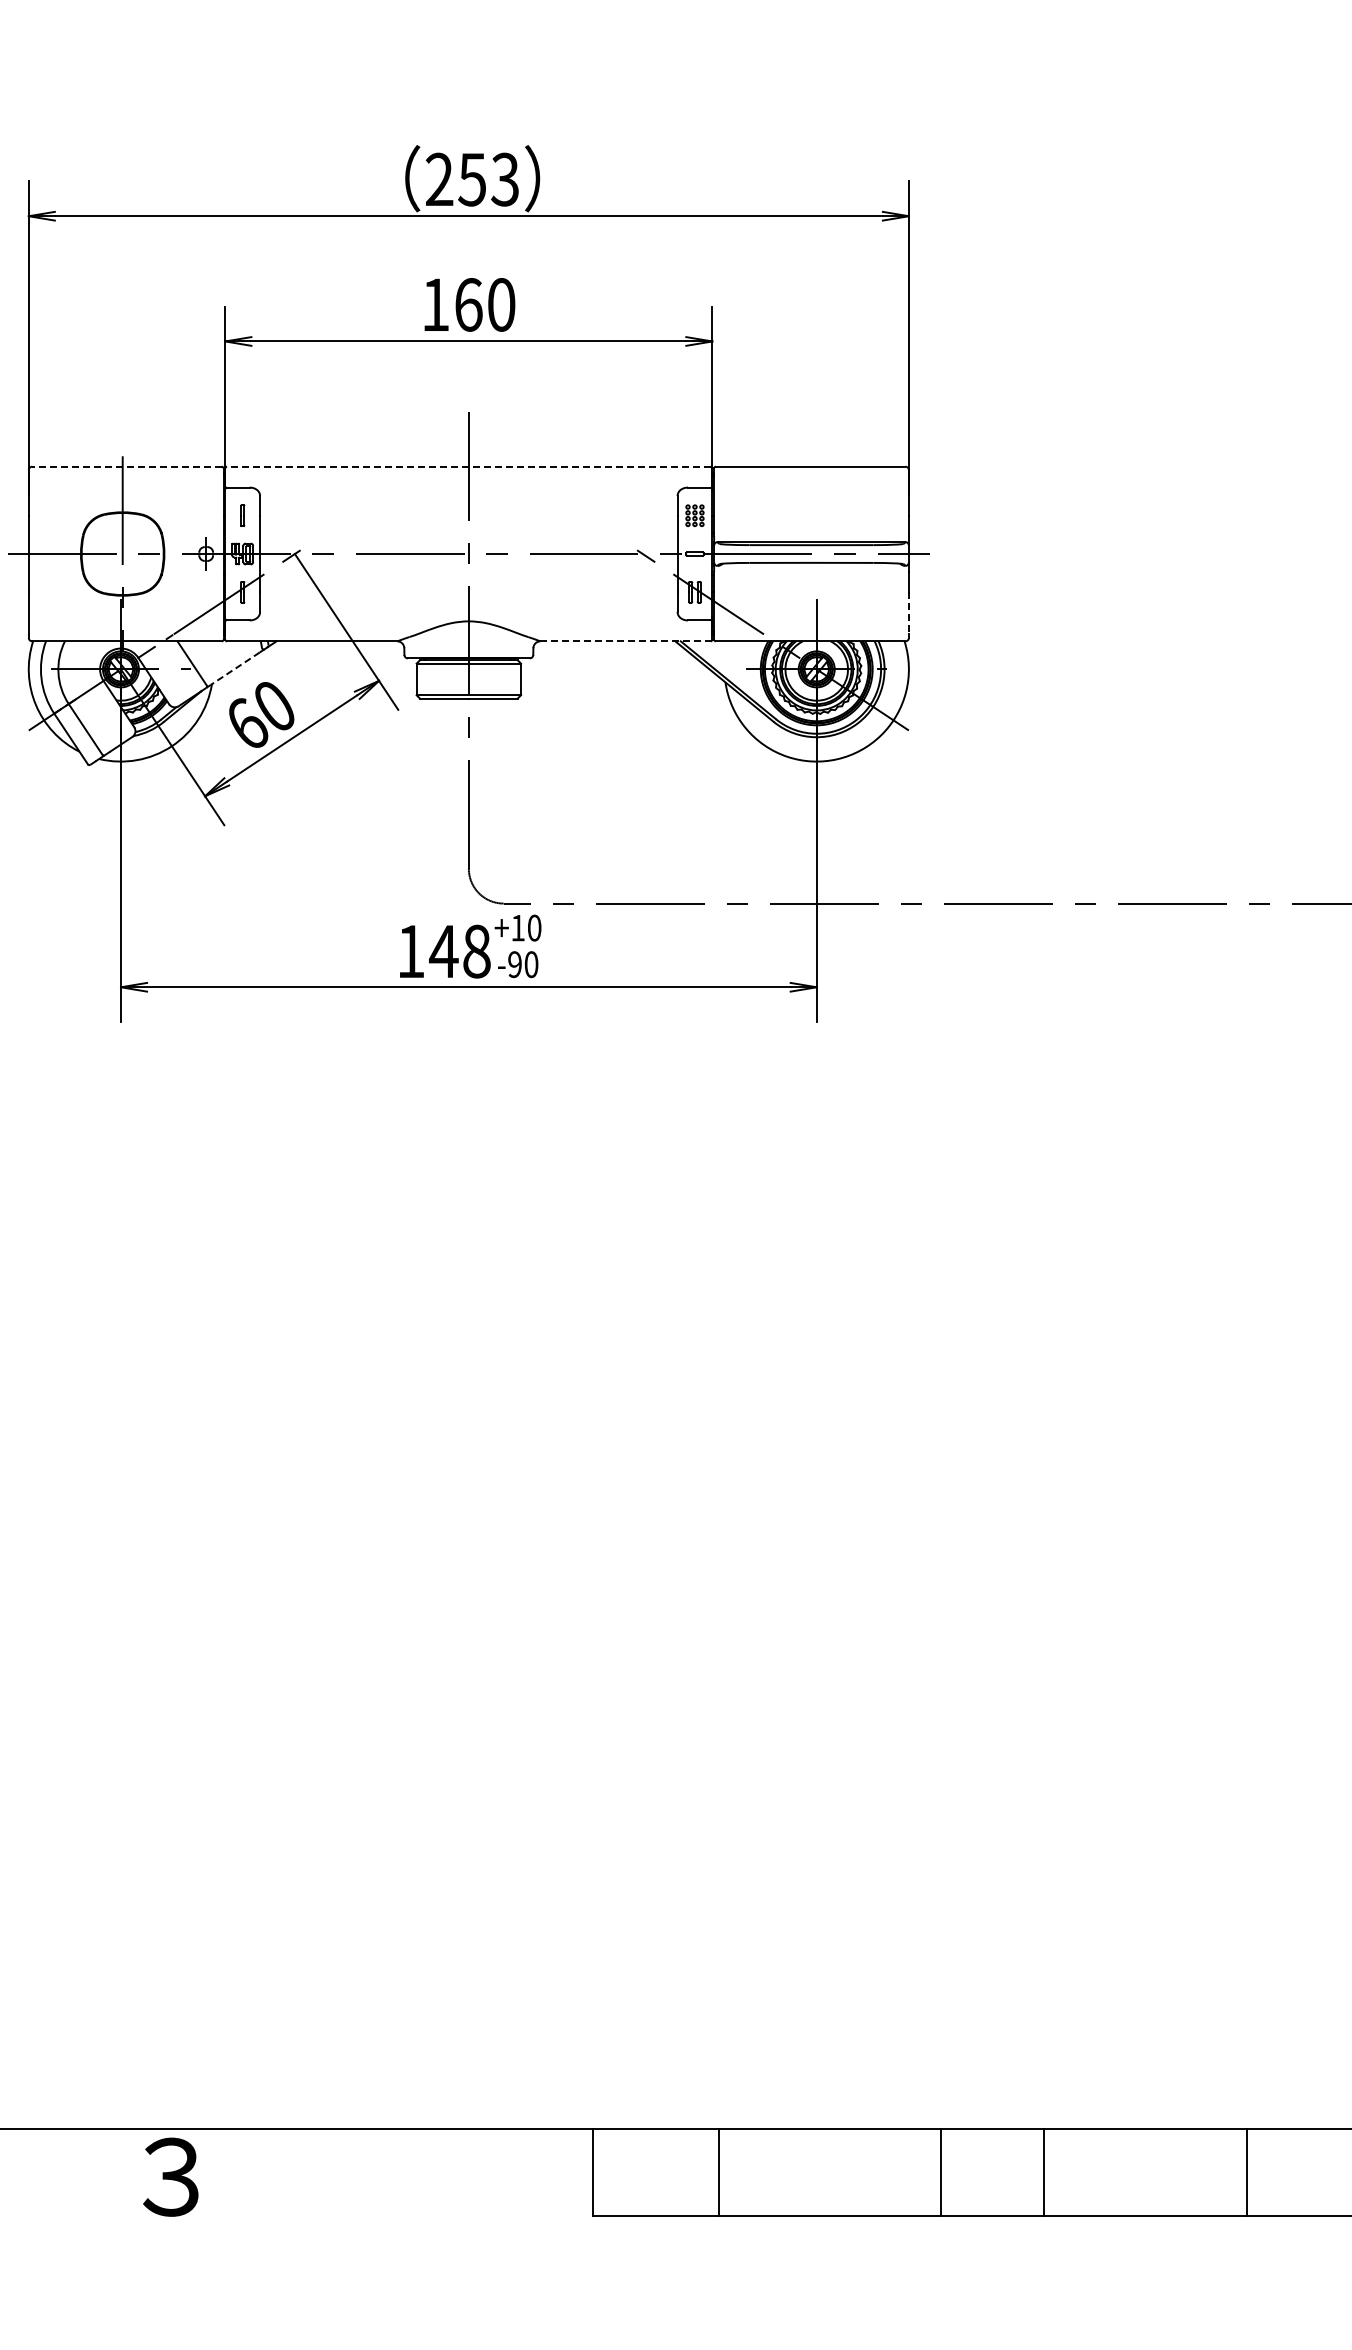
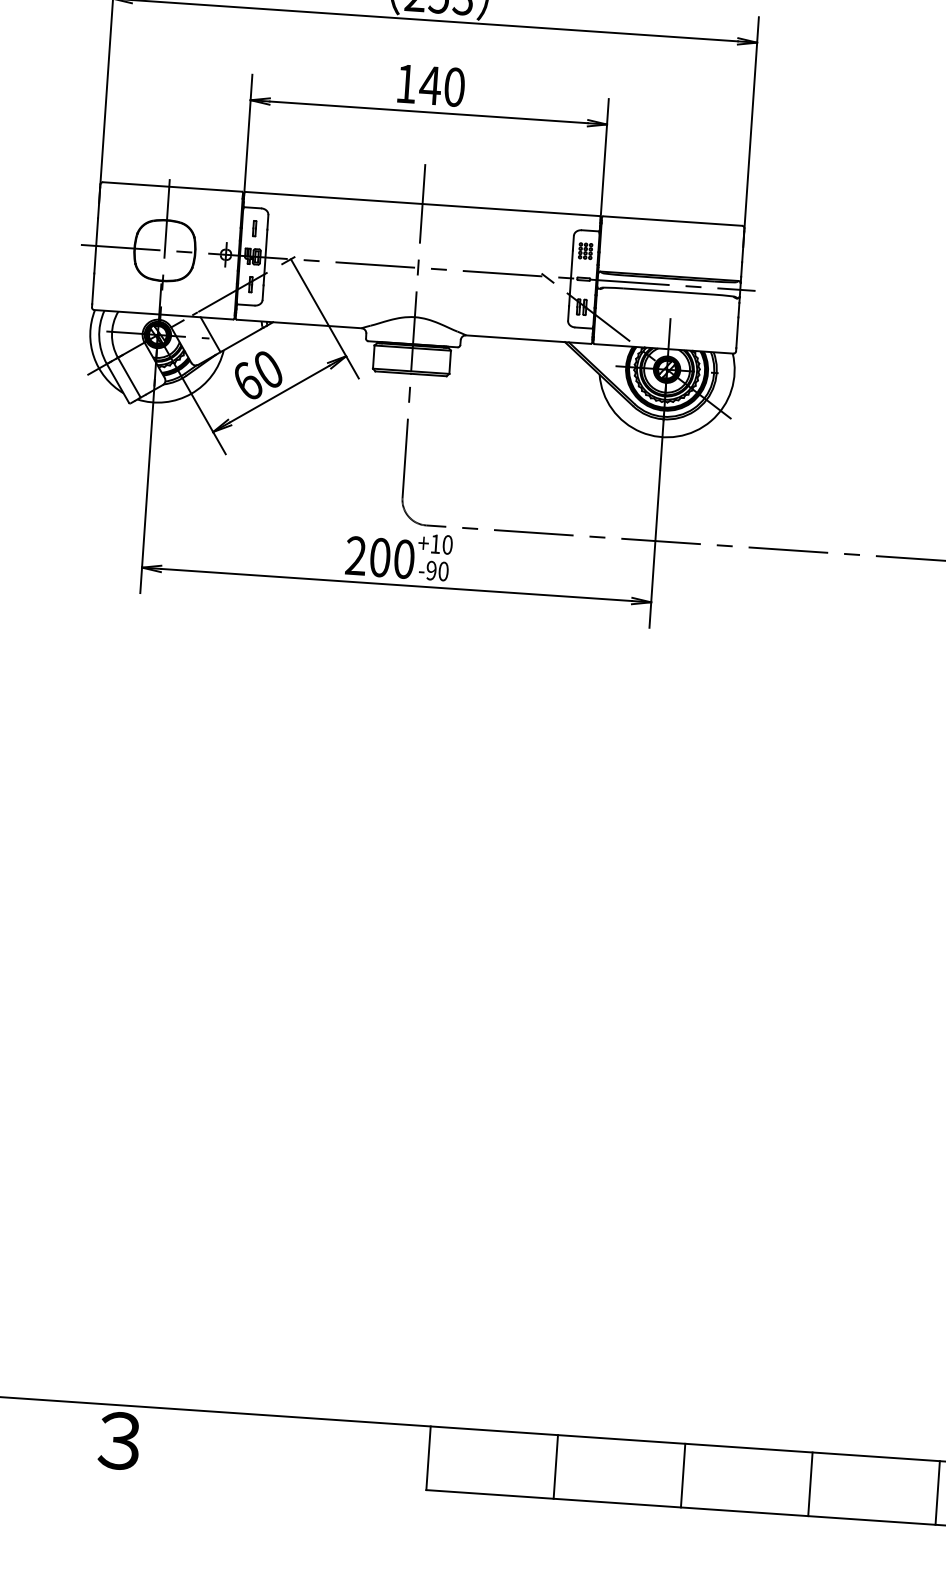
text: (468, 304) -> (430, 85), 160 -> 140
line: (127, 466) -> (172, 186), dashed -> solid
line: (468, 466) -> (422, 203), dashed -> solid
line: (908, 612) -> (737, 332), dashed -> solid
line: (625, 641) -> (528, 339), dashed -> solid
line: (235, 668) -> (241, 340), dashed -> solid
text: (443, 951) -> (379, 557), 148 -> 200
line: (719, 2171) -> (556, 1466), moved
line: (1044, 2171) -> (810, 1483), moved
line: (1247, 2171) -> (938, 1492), moved

